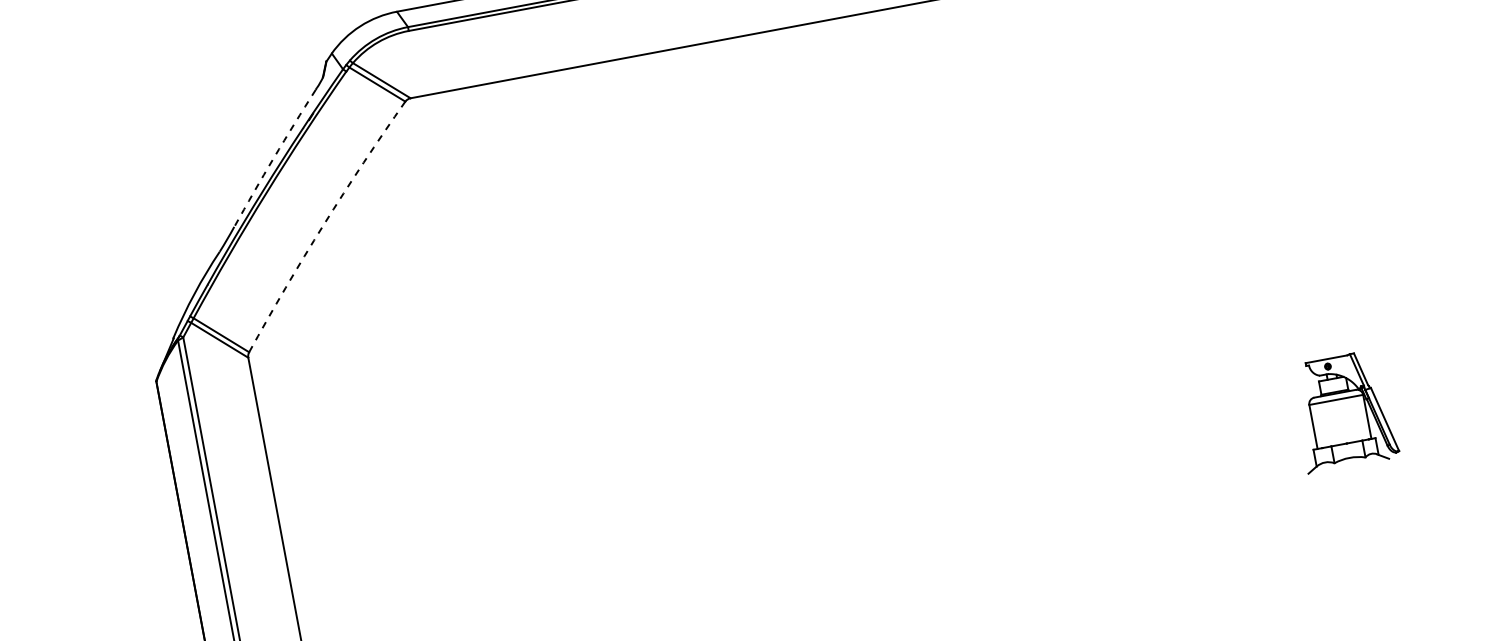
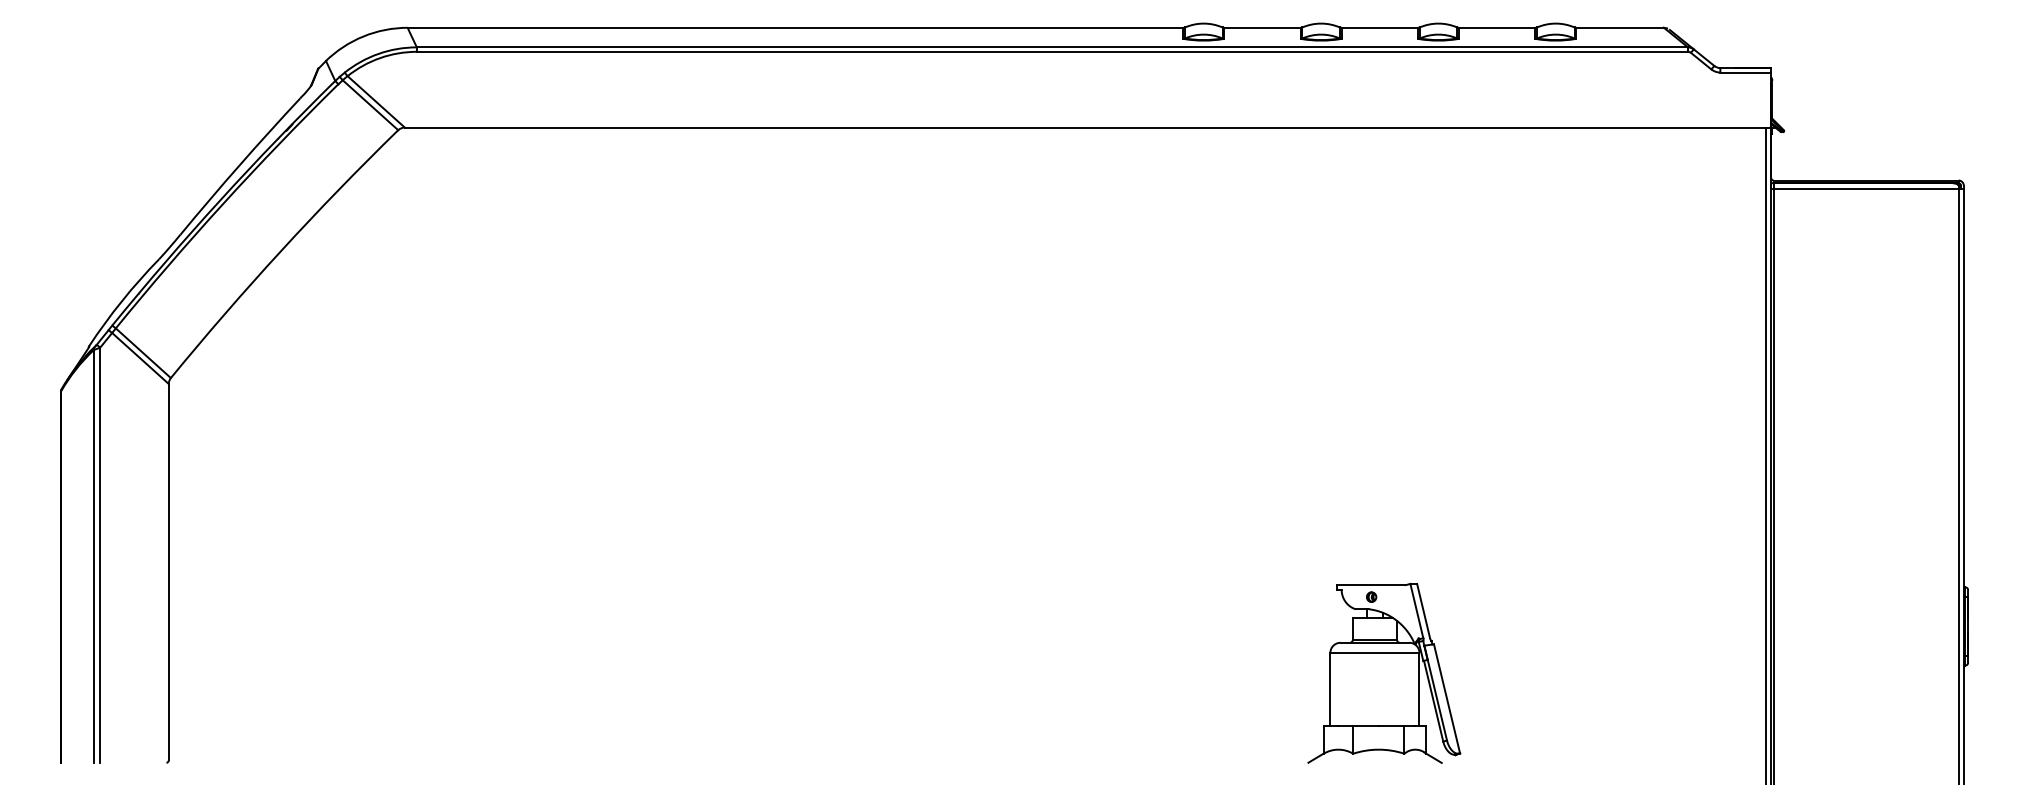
arc: (274, 157) -> (239, 165), dashed -> solid
arc: (324, 224) -> (281, 250), dashed -> solid
part: (1344, 411) -> (1384, 673), size x1.43

